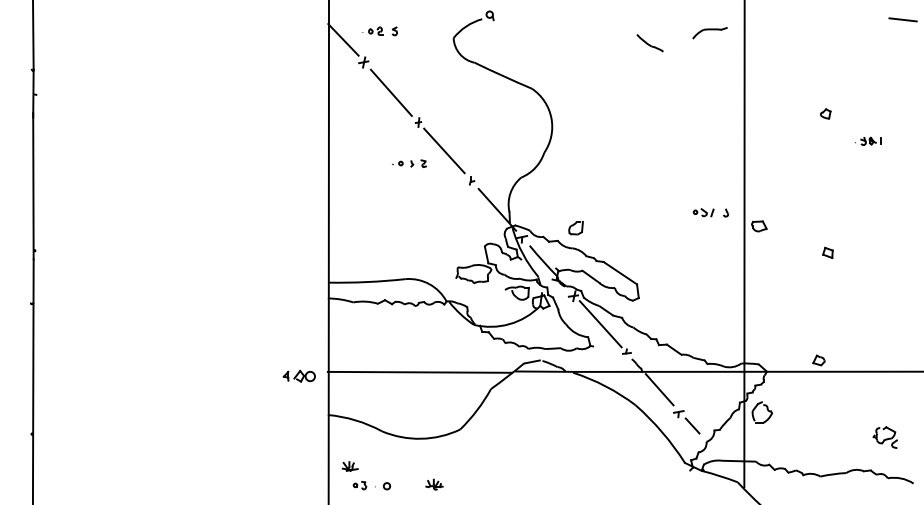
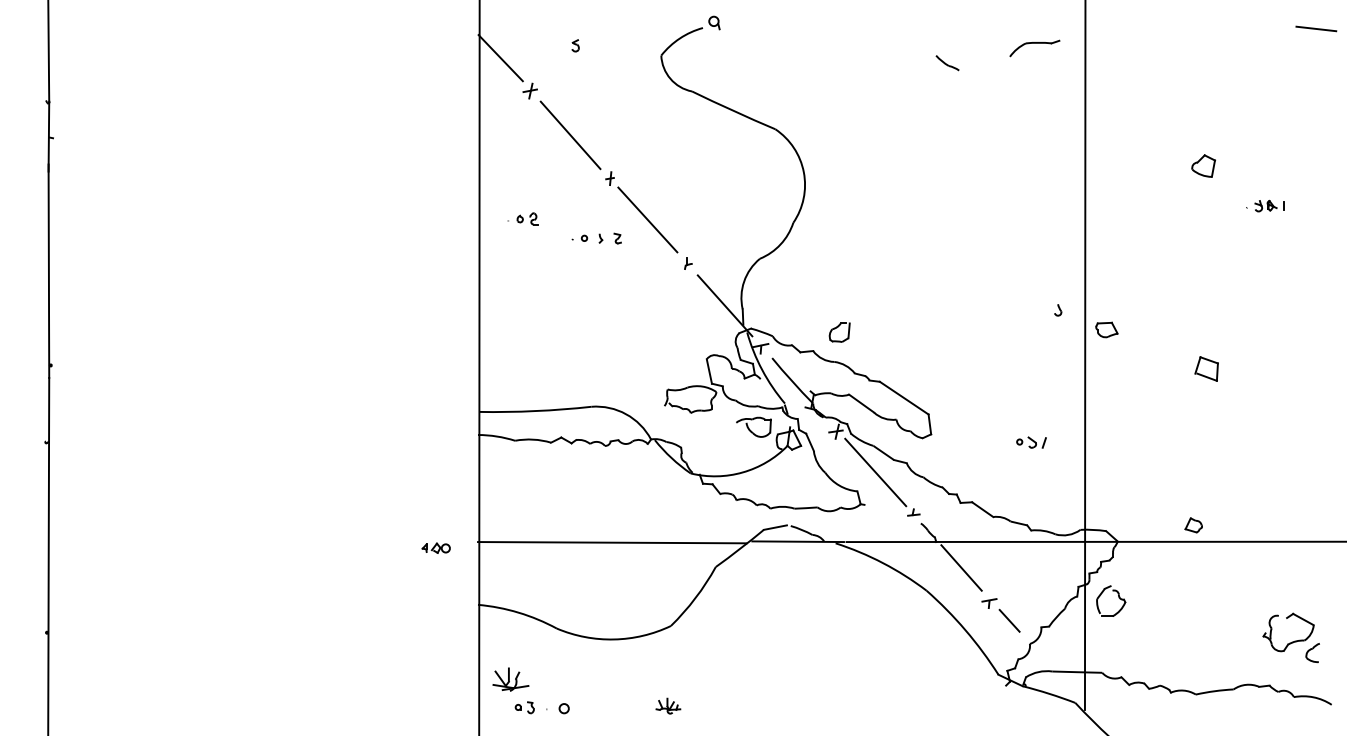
part: (372, 30) -> (522, 217), moved
part: (649, 43) -> (946, 63), size x0.6
part: (825, 113) -> (1203, 165), size x1.6
part: (703, 212) -> (1031, 442), moved
part: (827, 252) -> (1206, 368), size x1.6
part: (298, 375) -> (435, 547), size x0.6
part: (884, 437) -> (1289, 637), size x1.6
part: (349, 466) -> (509, 679), size x1.6
part: (434, 484) -> (668, 706), moved

